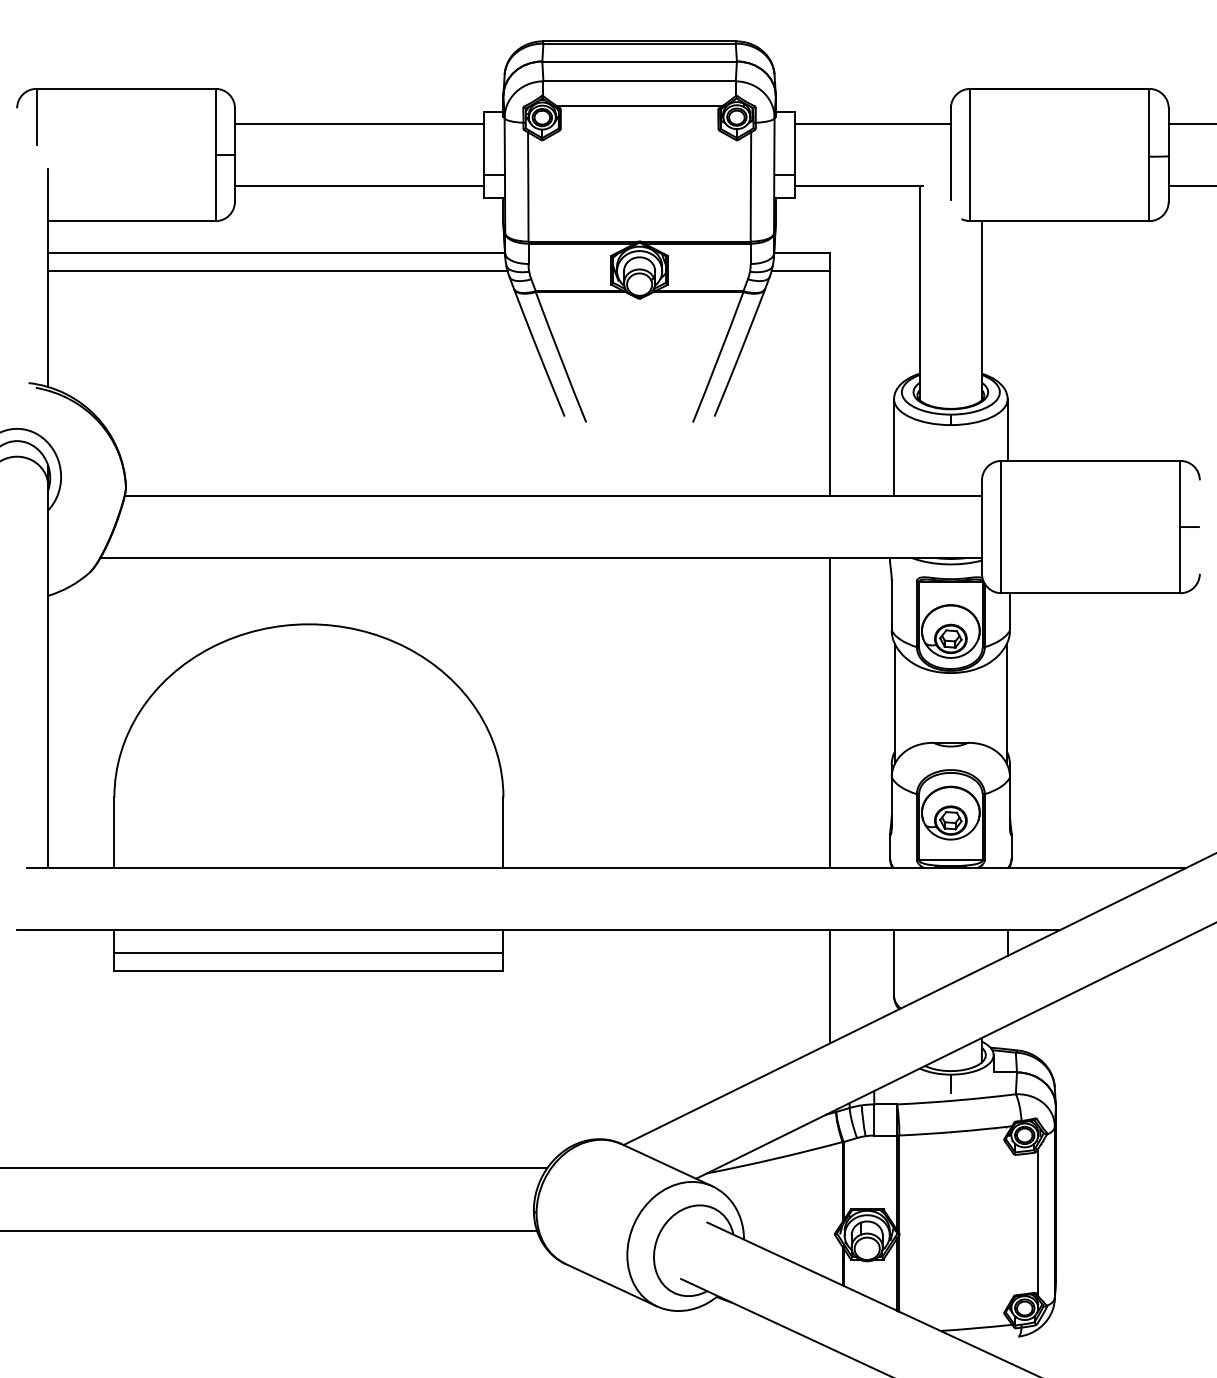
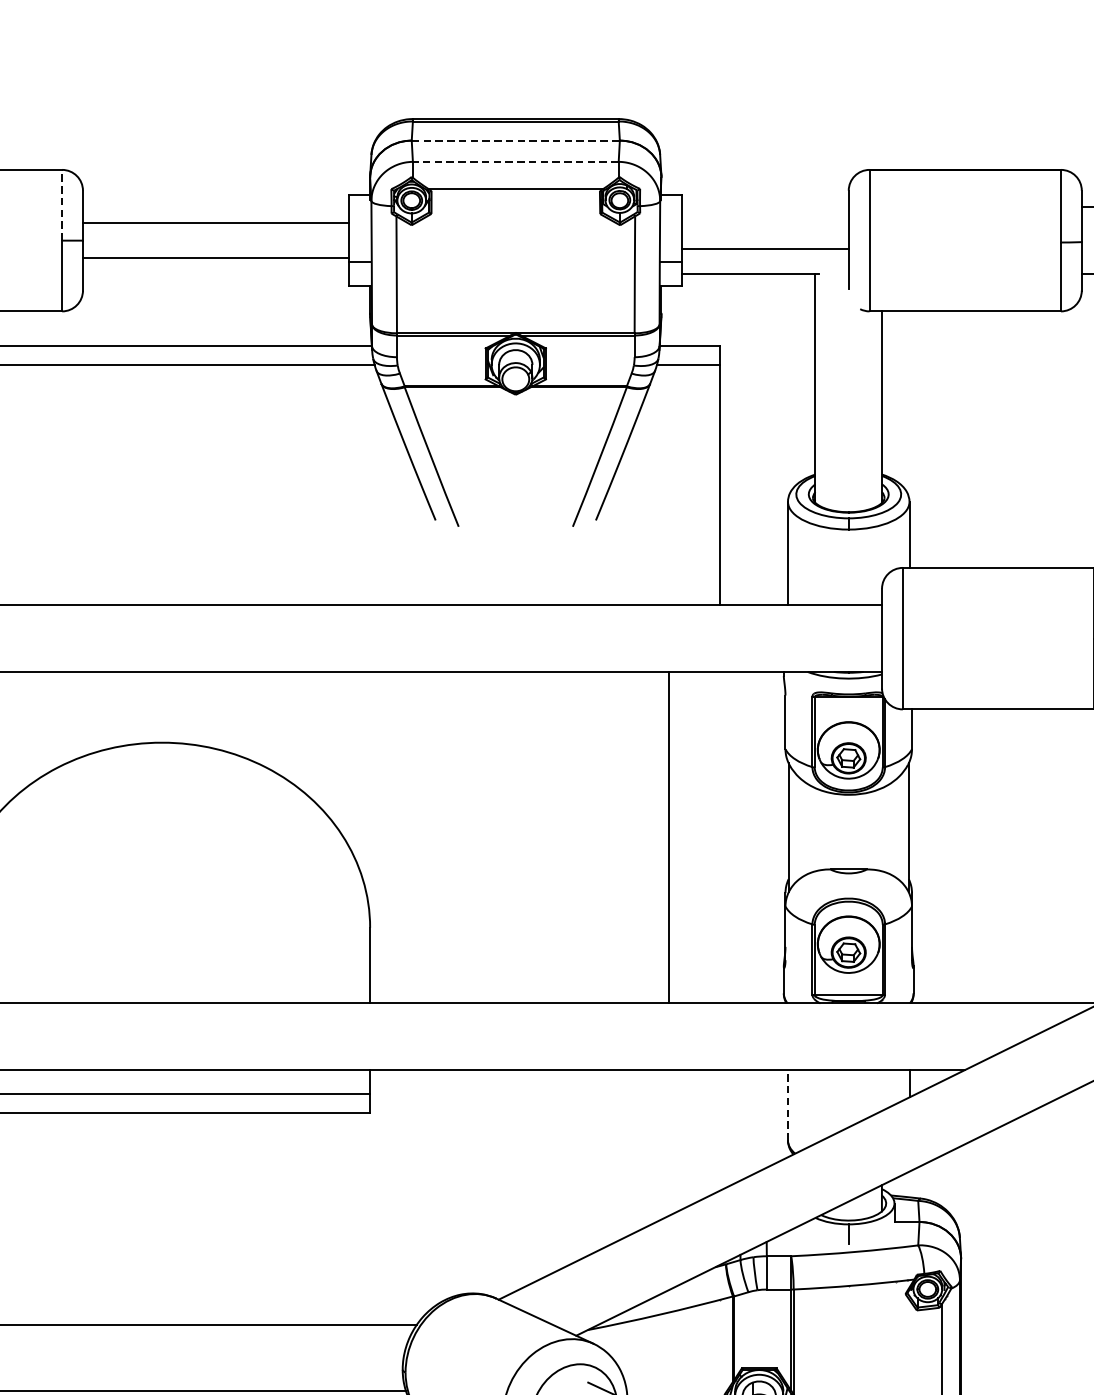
line: (640, 61) -> (516, 140), solid -> dashed
line: (639, 81) -> (515, 162), solid -> dashed
line: (215, 121) -> (62, 204), solid -> dashed
line: (359, 123) -> (216, 257), moved
line: (872, 123) -> (764, 248), moved
line: (359, 186) -> (216, 222), moved
line: (830, 713) -> (669, 838), moved
line: (894, 963) -> (788, 1105), solid -> dashed
line: (830, 986) -> (719, 1130), removed

